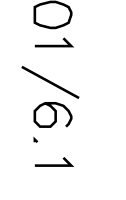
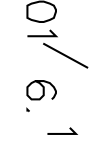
line: (50, 82) -> (65, 55), moved
line: (54, 165) -> (62, 133), moved

